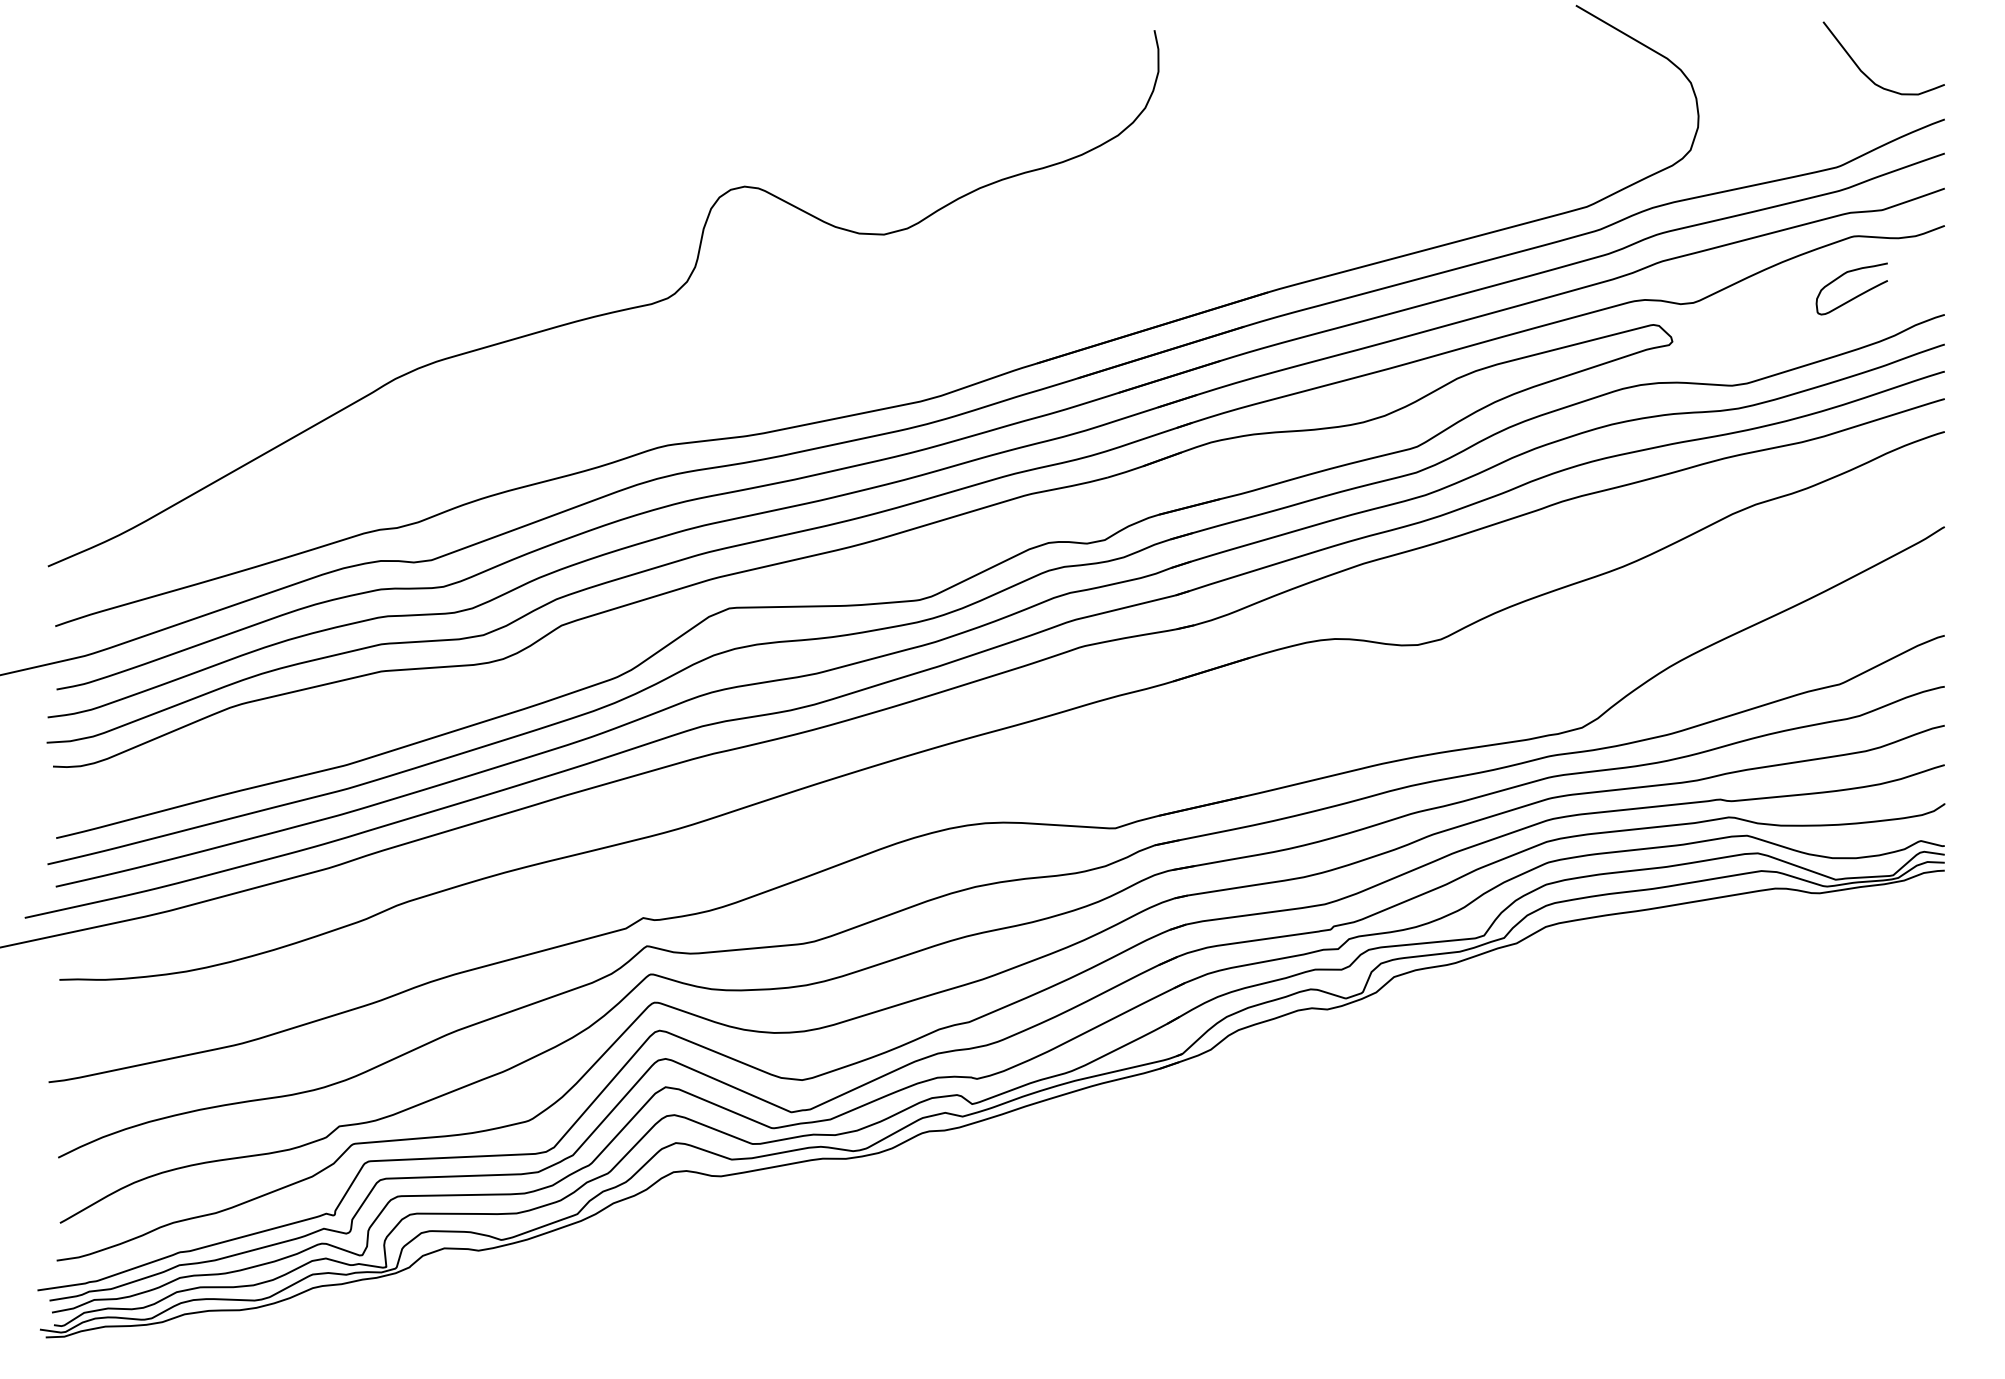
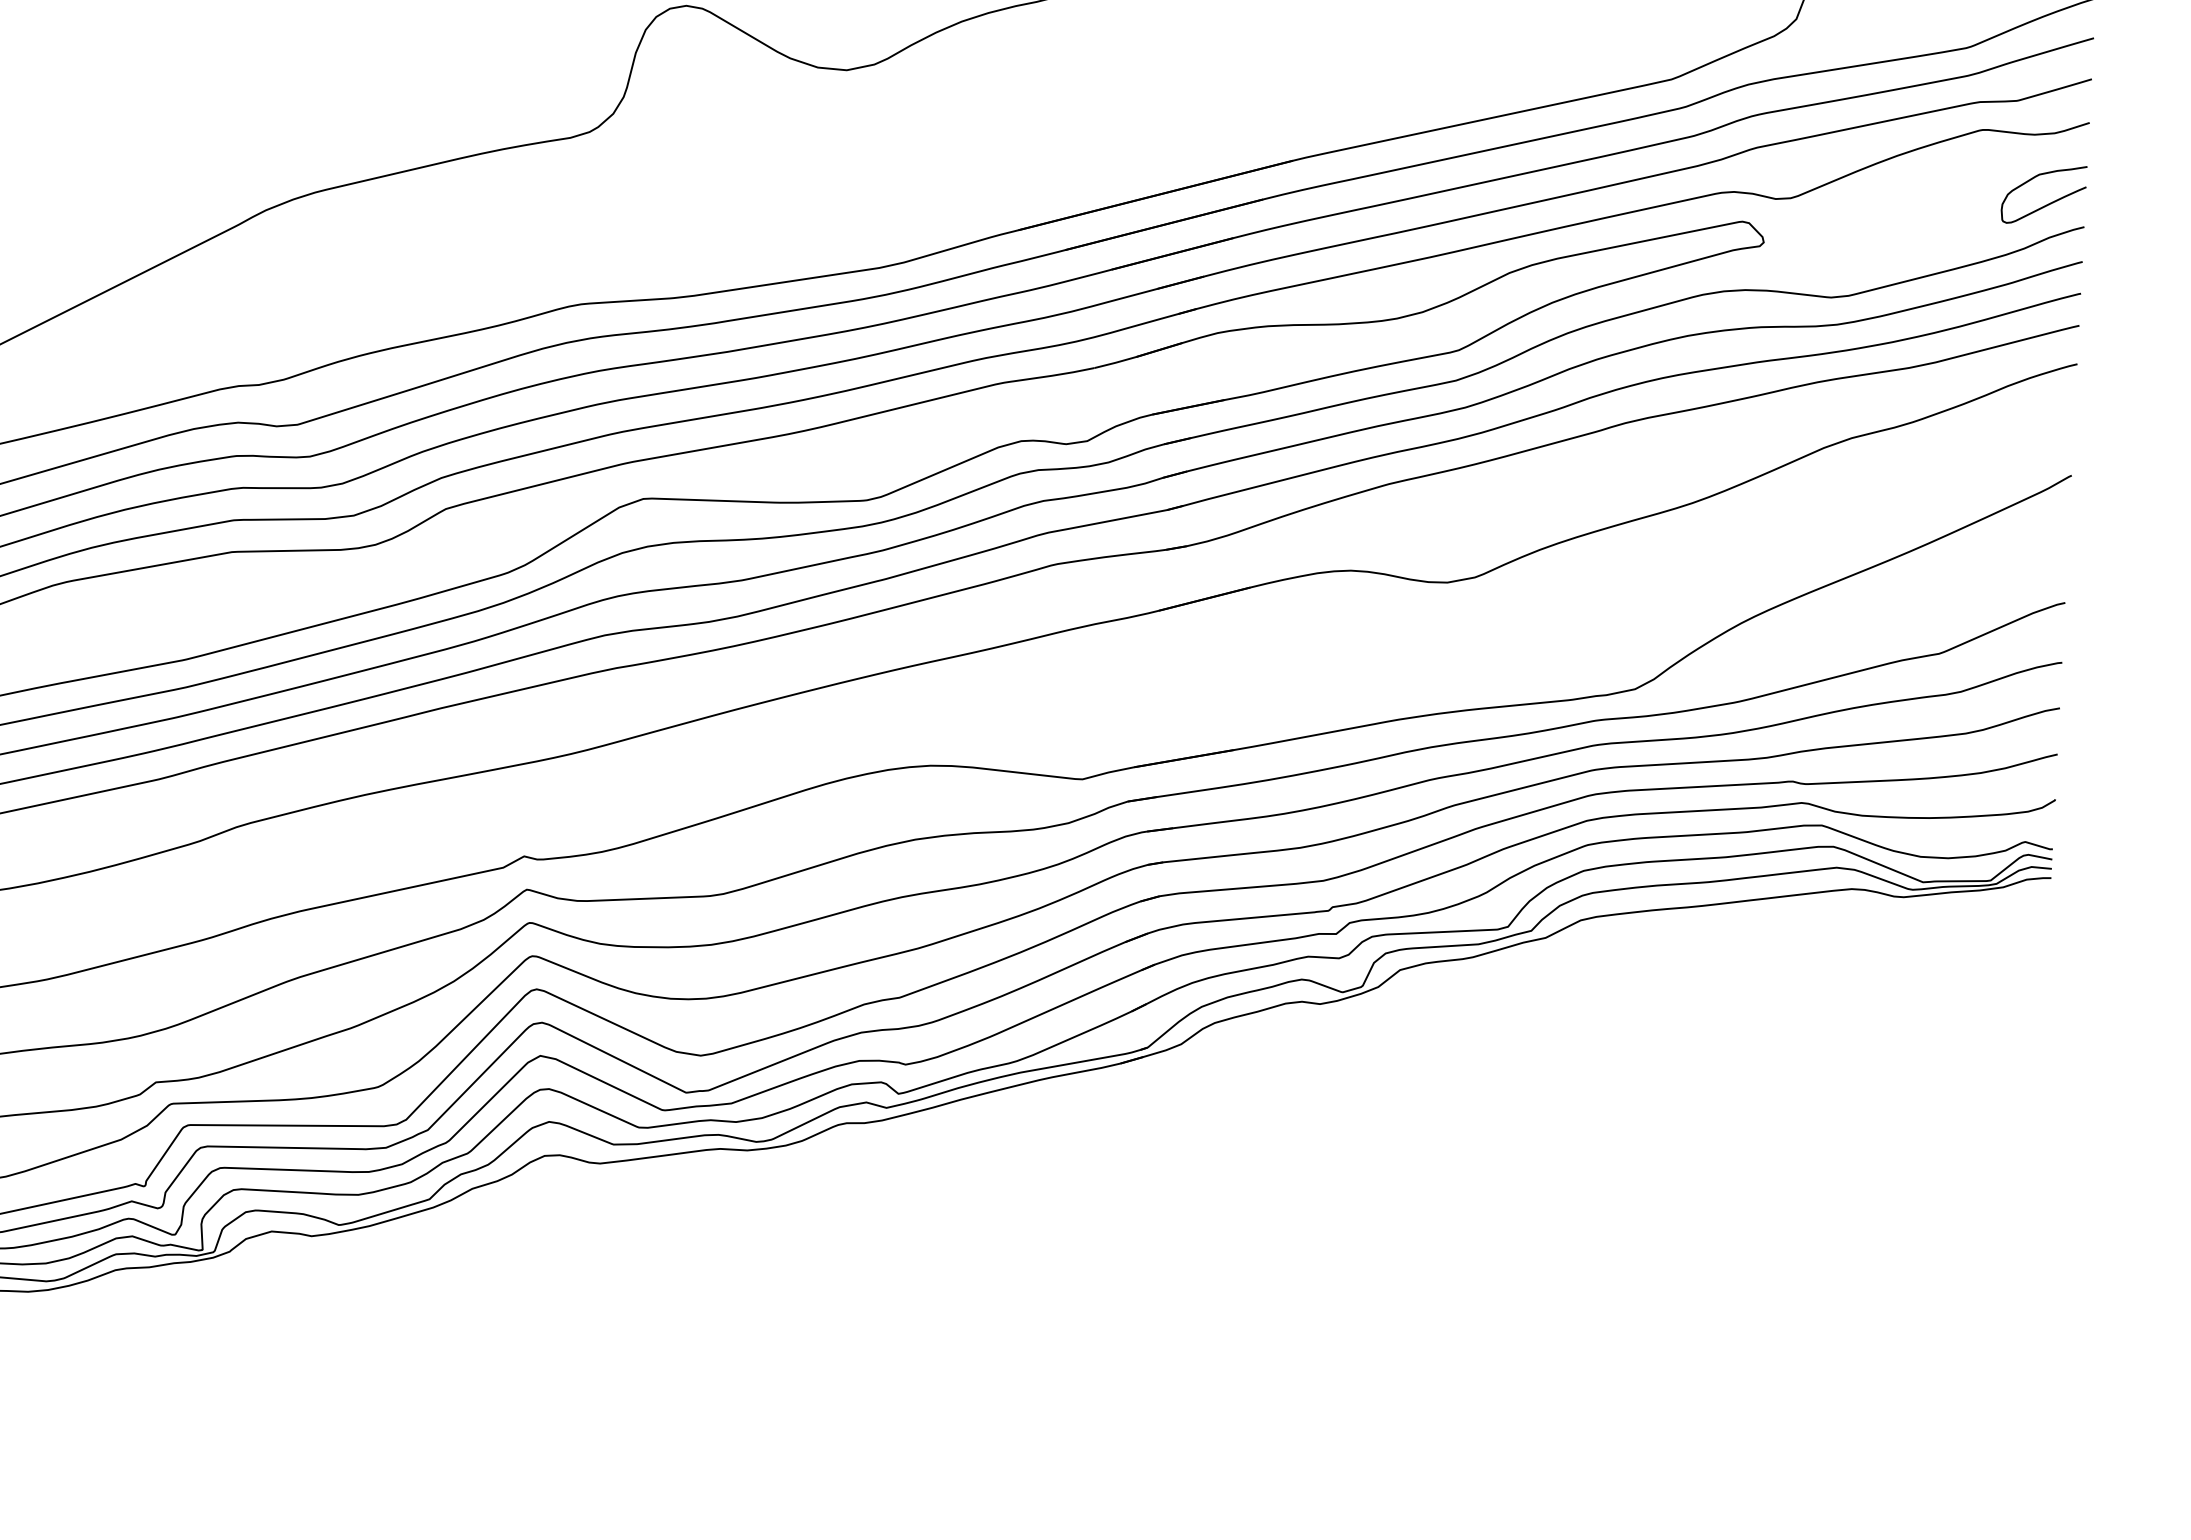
curve: (1855, 296) -> (2047, 203), moved

